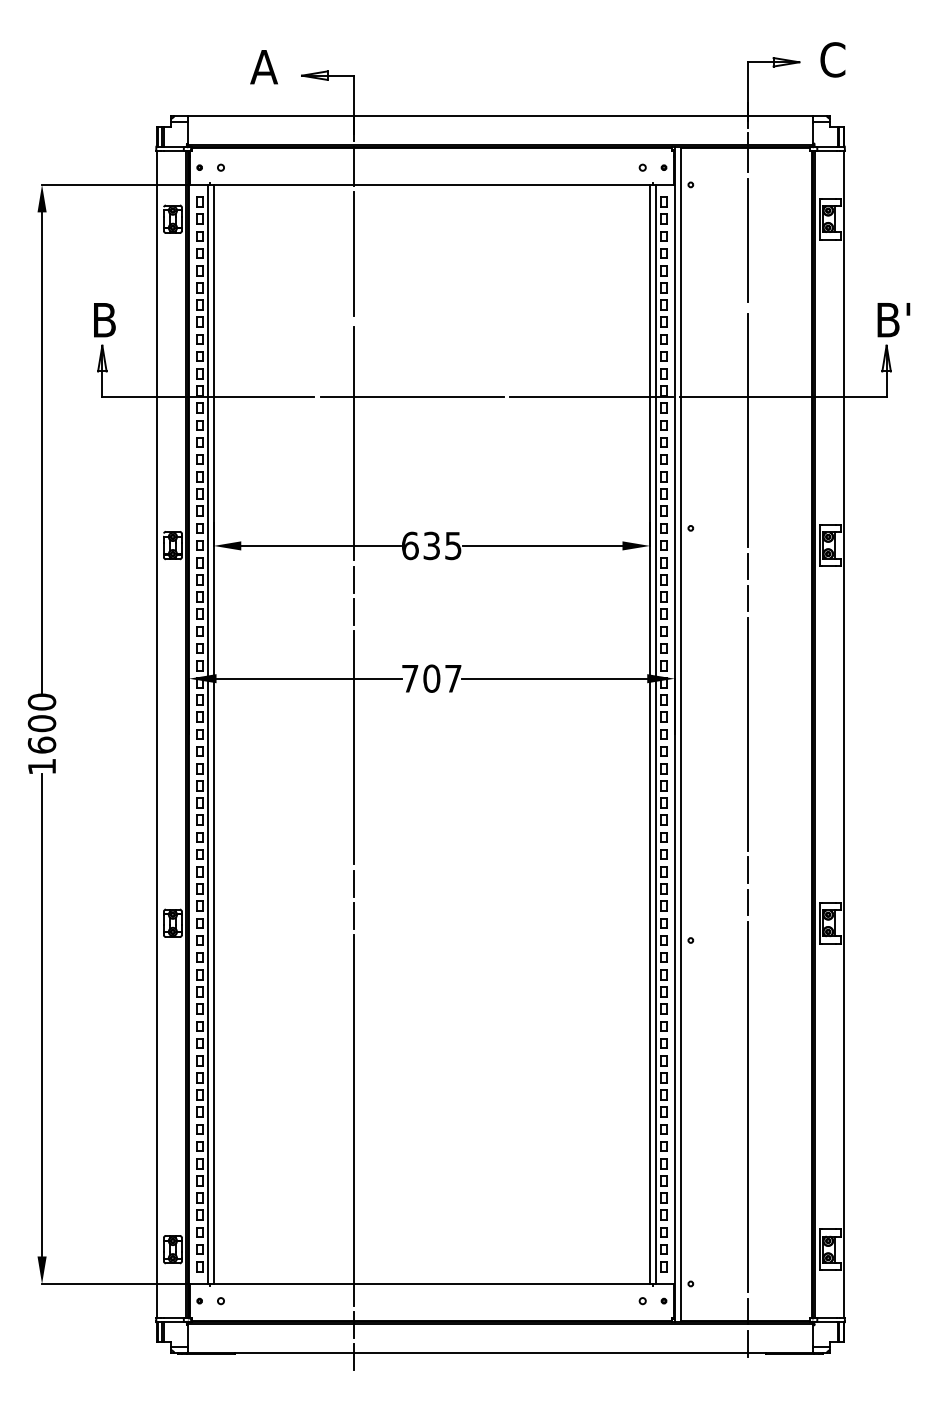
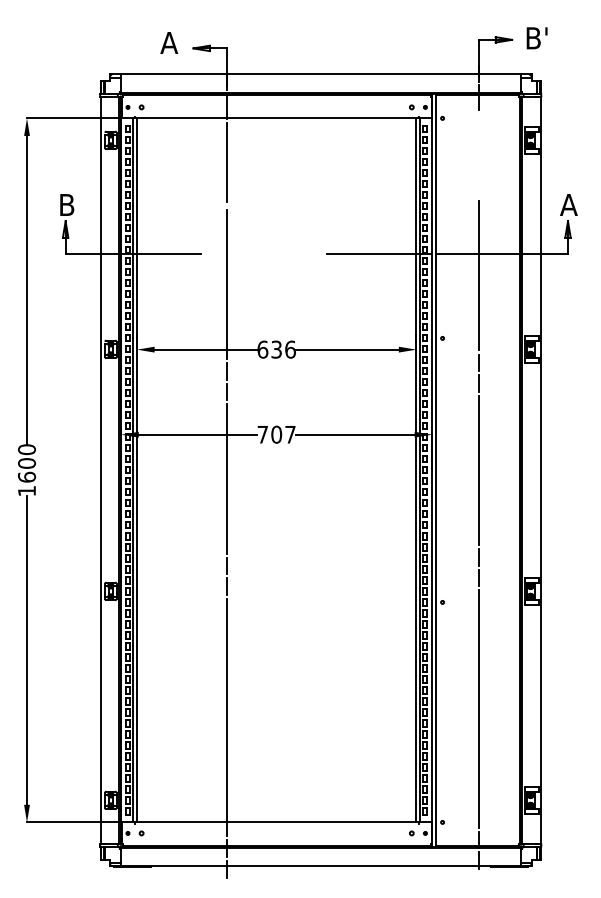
text: (837, 60) -> (536, 38), C -> B'
line: (748, 239) -> (479, 153), removed
text: (892, 319) -> (571, 204), B' -> A
line: (411, 397) -> (263, 254), removed
text: (453, 545) -> (290, 349), 635 -> 636

